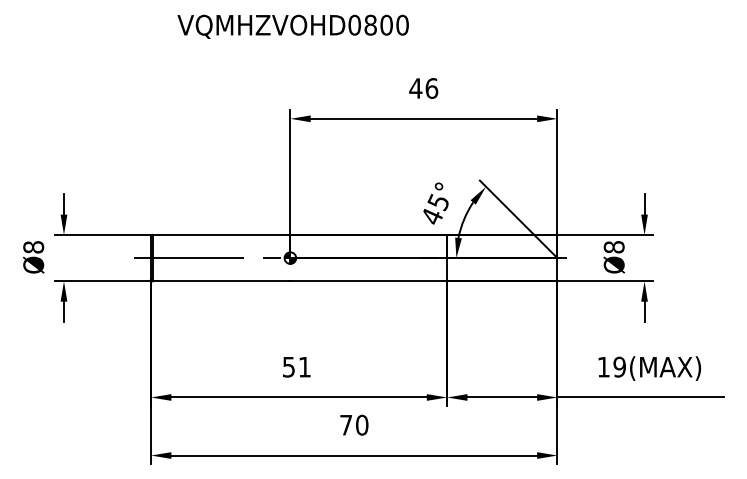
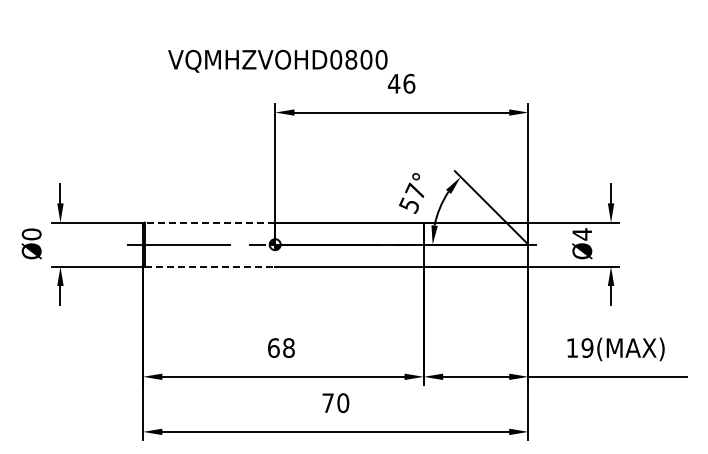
text: (292, 25) -> (277, 60), moved
text: (435, 208) -> (412, 197), 45° -> 57°
line: (221, 234) -> (209, 222), solid -> dashed
text: (33, 247) -> (31, 234), Ø8 -> Ø0
text: (614, 247) -> (582, 234), Ø8 -> Ø4
line: (222, 281) -> (210, 266), solid -> dashed
text: (297, 366) -> (281, 347), 51 -> 68

